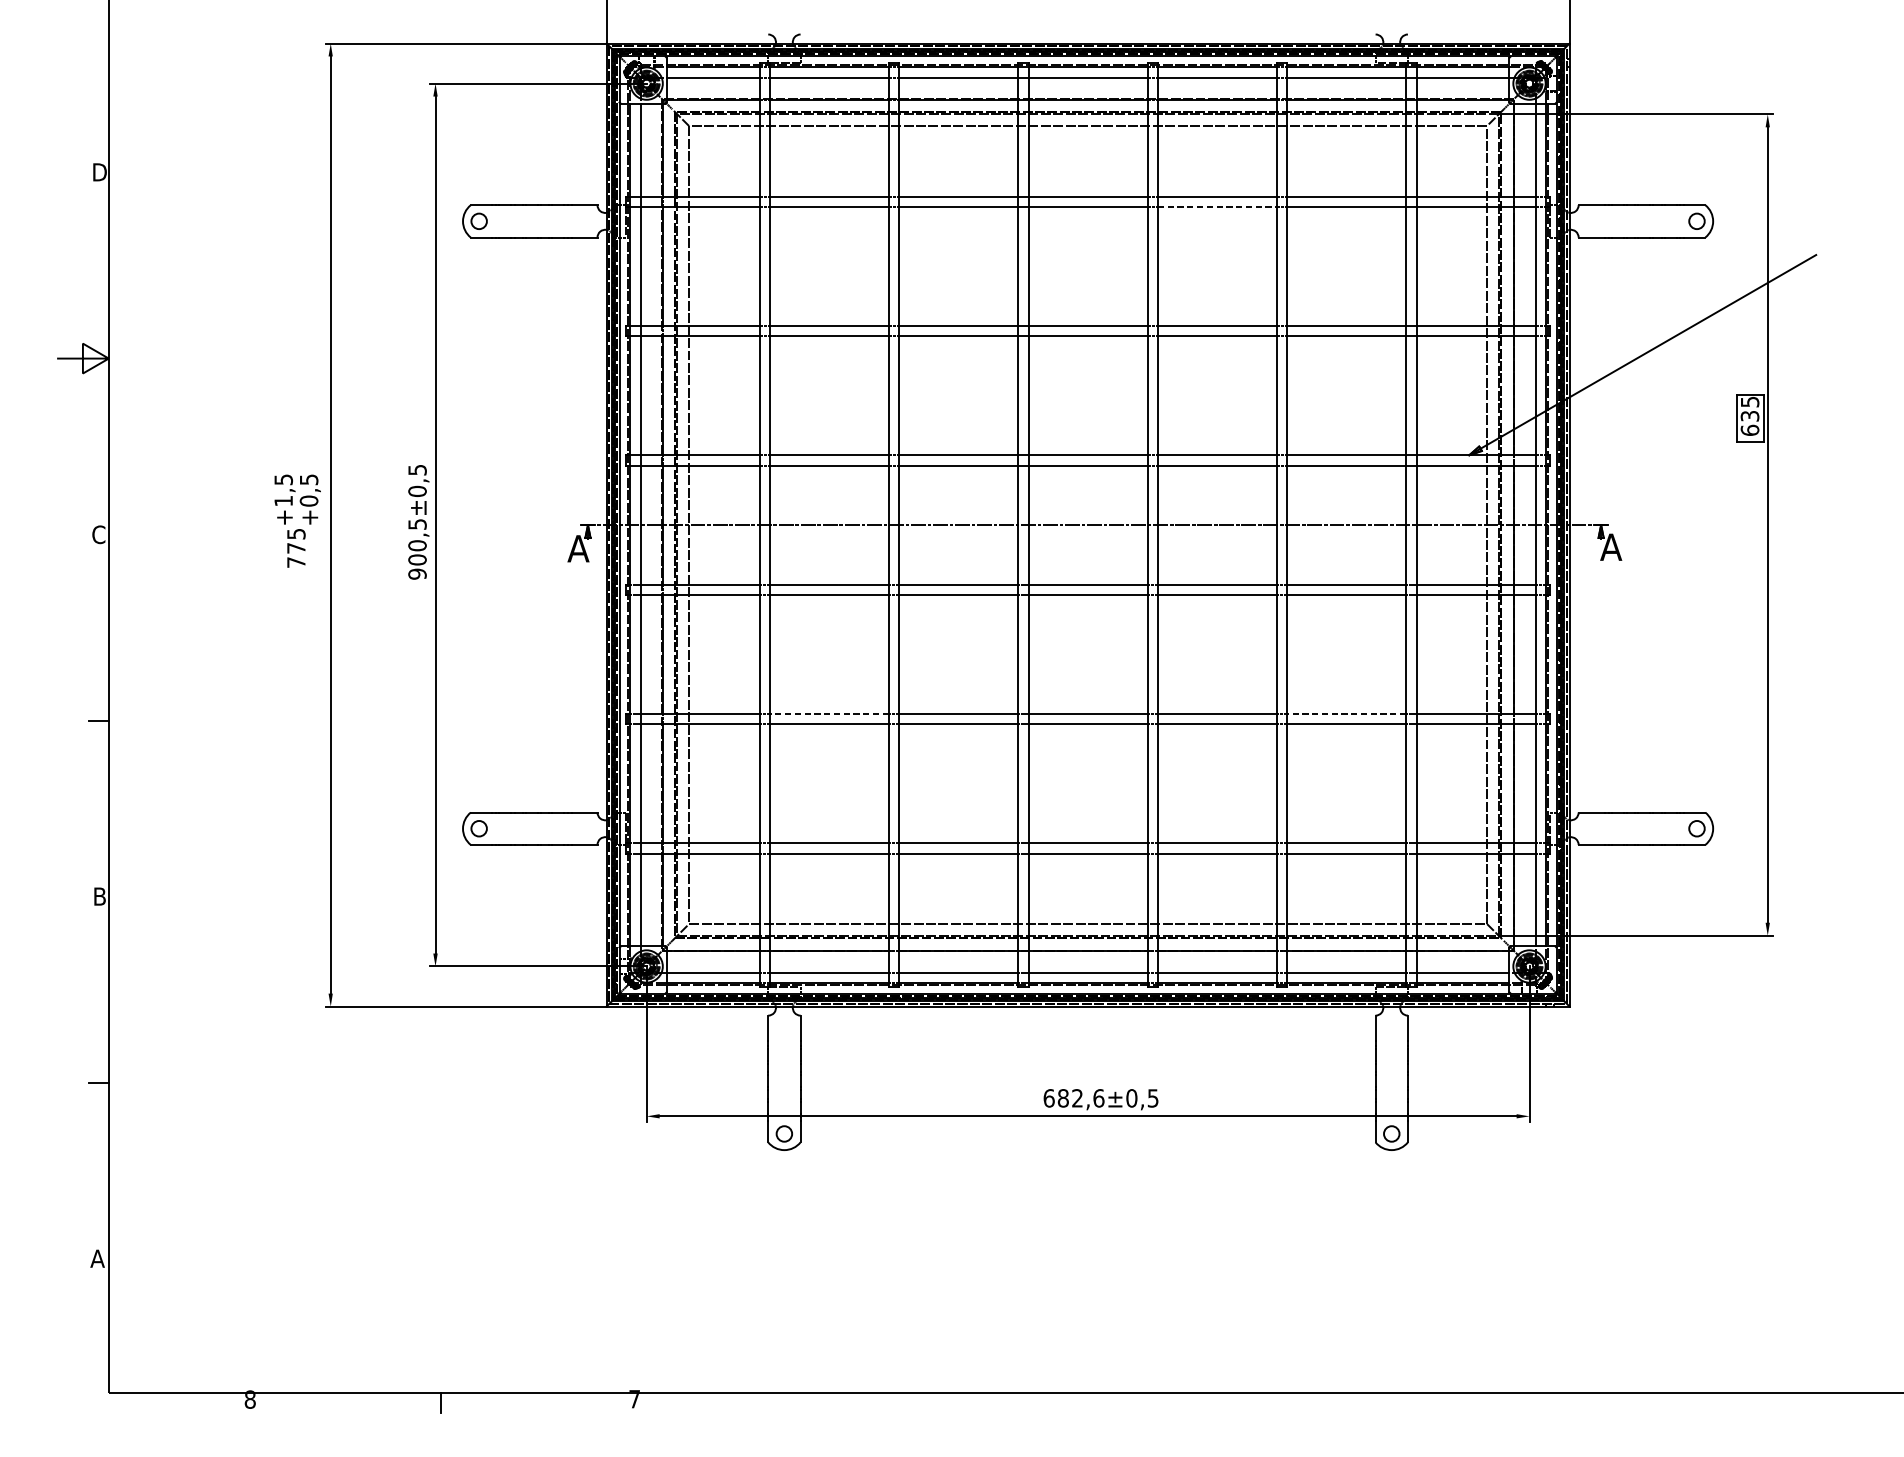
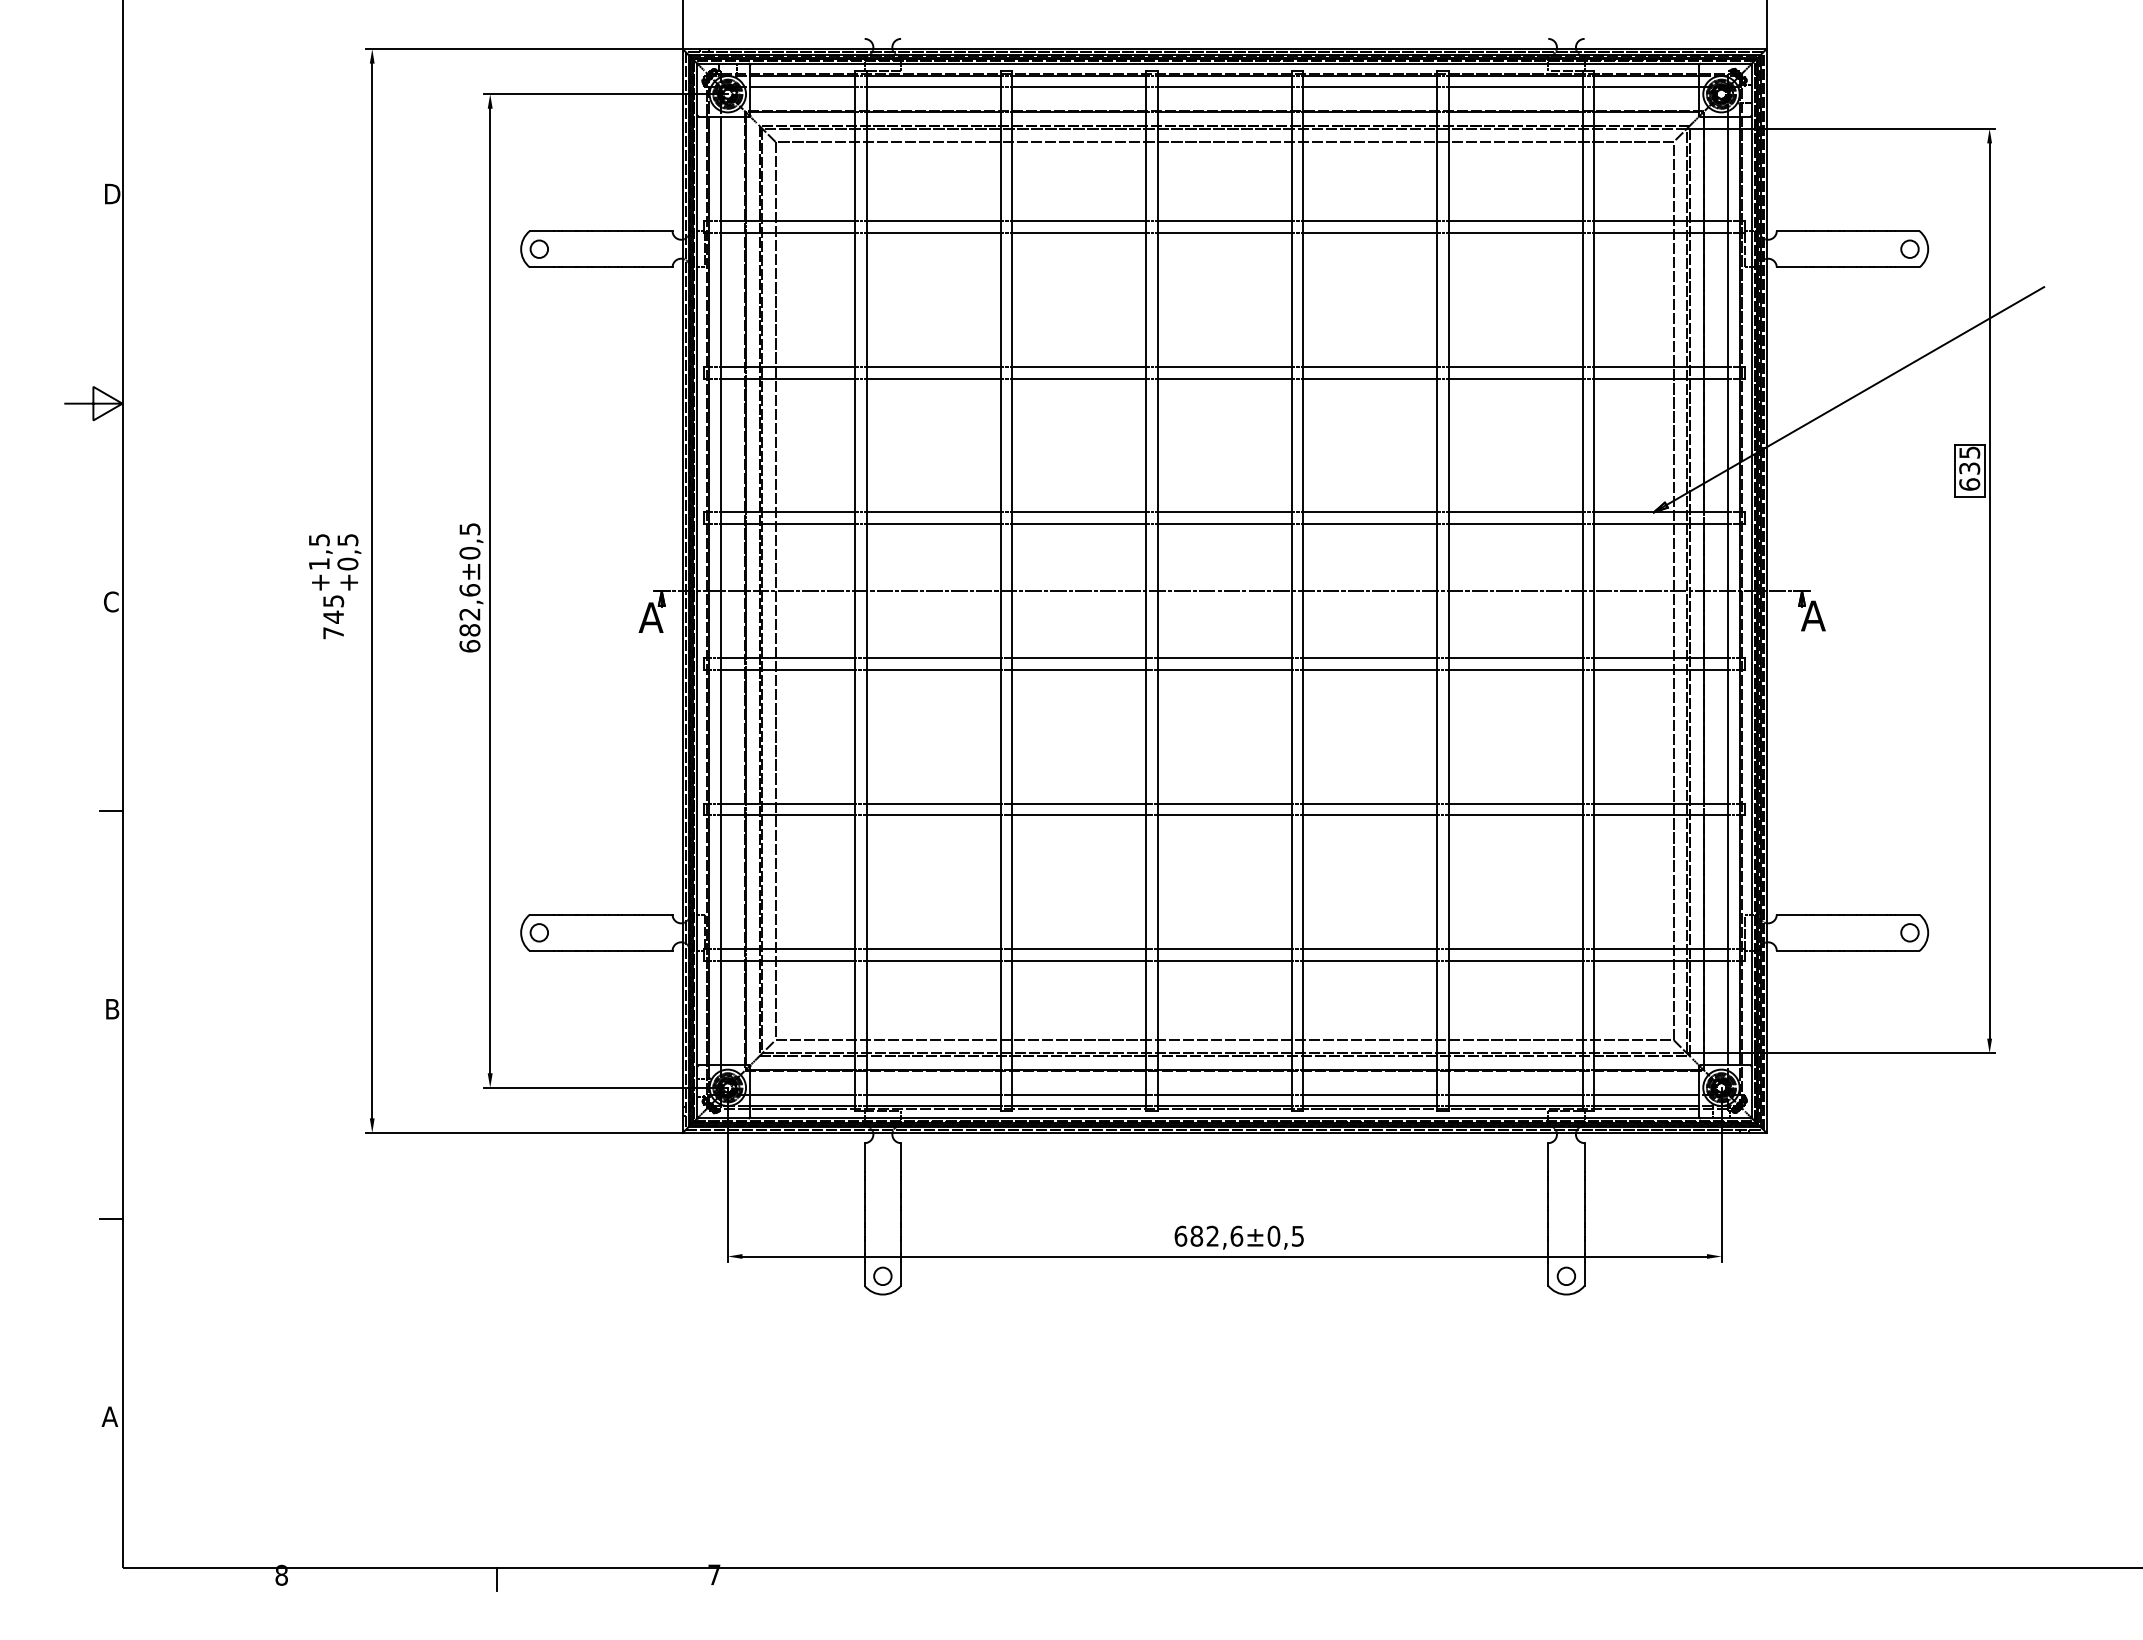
line: (1217, 206) -> (1370, 232), dashed -> solid
text: (296, 547) -> (333, 616), 775 -> 745
text: (417, 549) -> (469, 618), 900,5 -> 682,6
line: (829, 713) -> (933, 803), dashed -> solid
line: (1346, 713) -> (1515, 803), dashed -> solid

